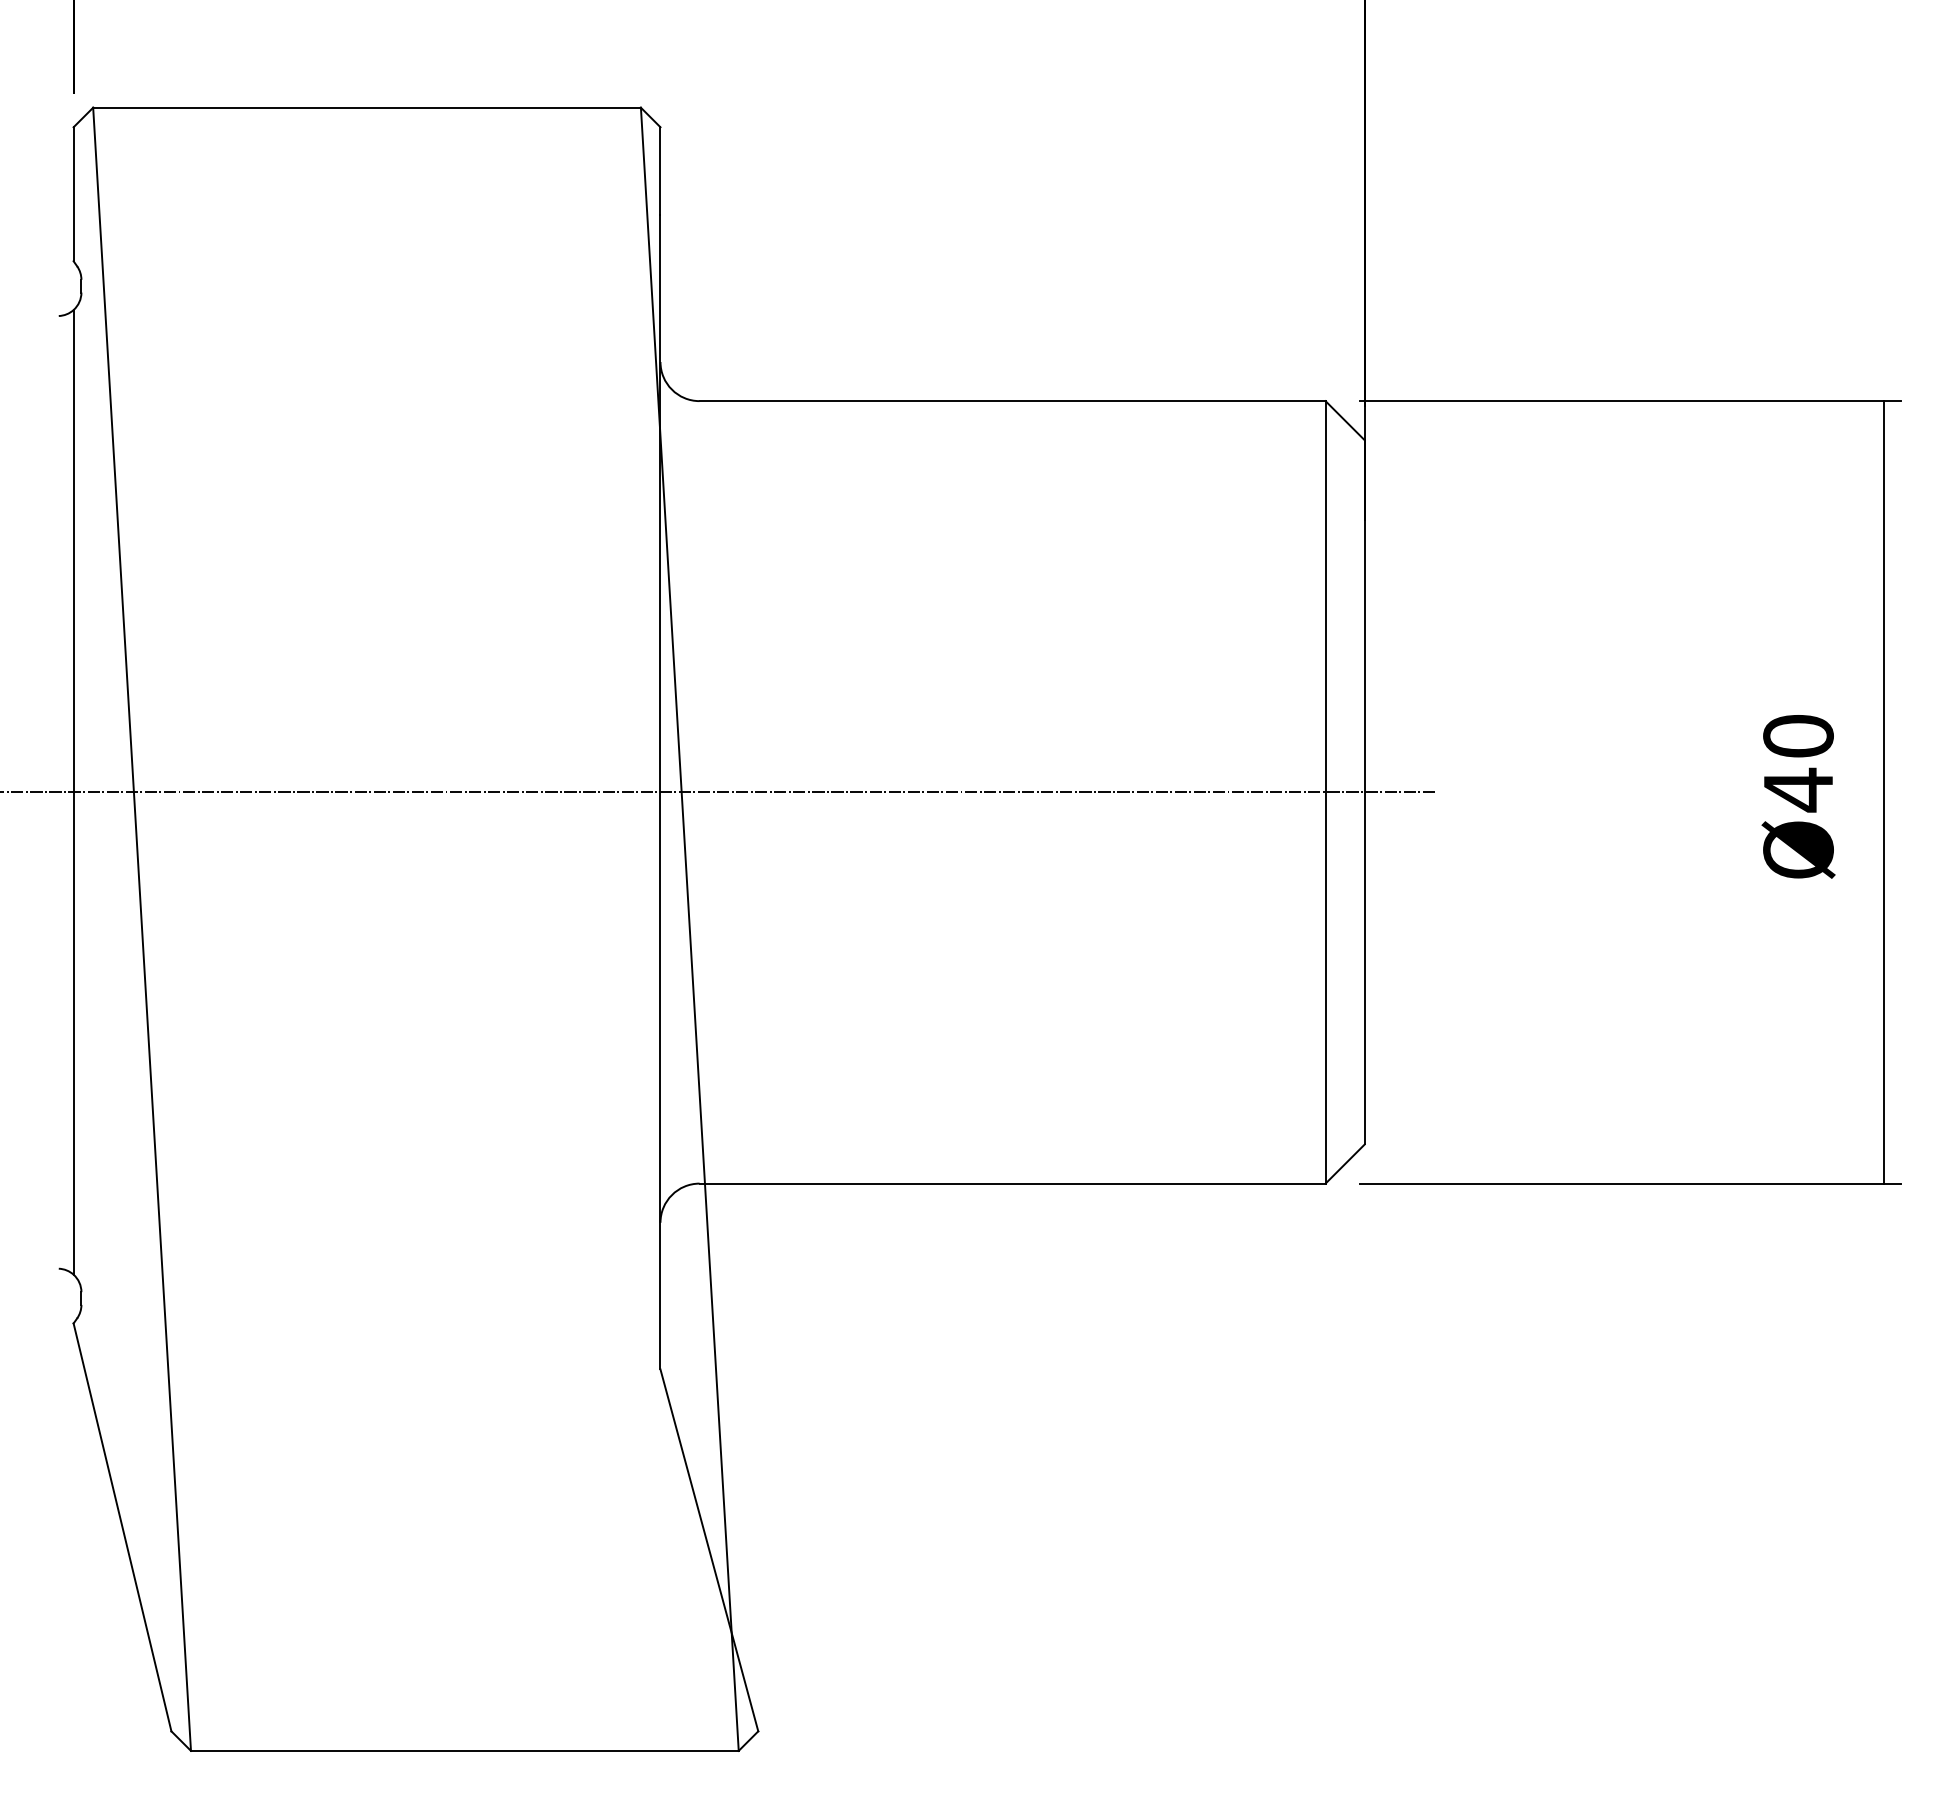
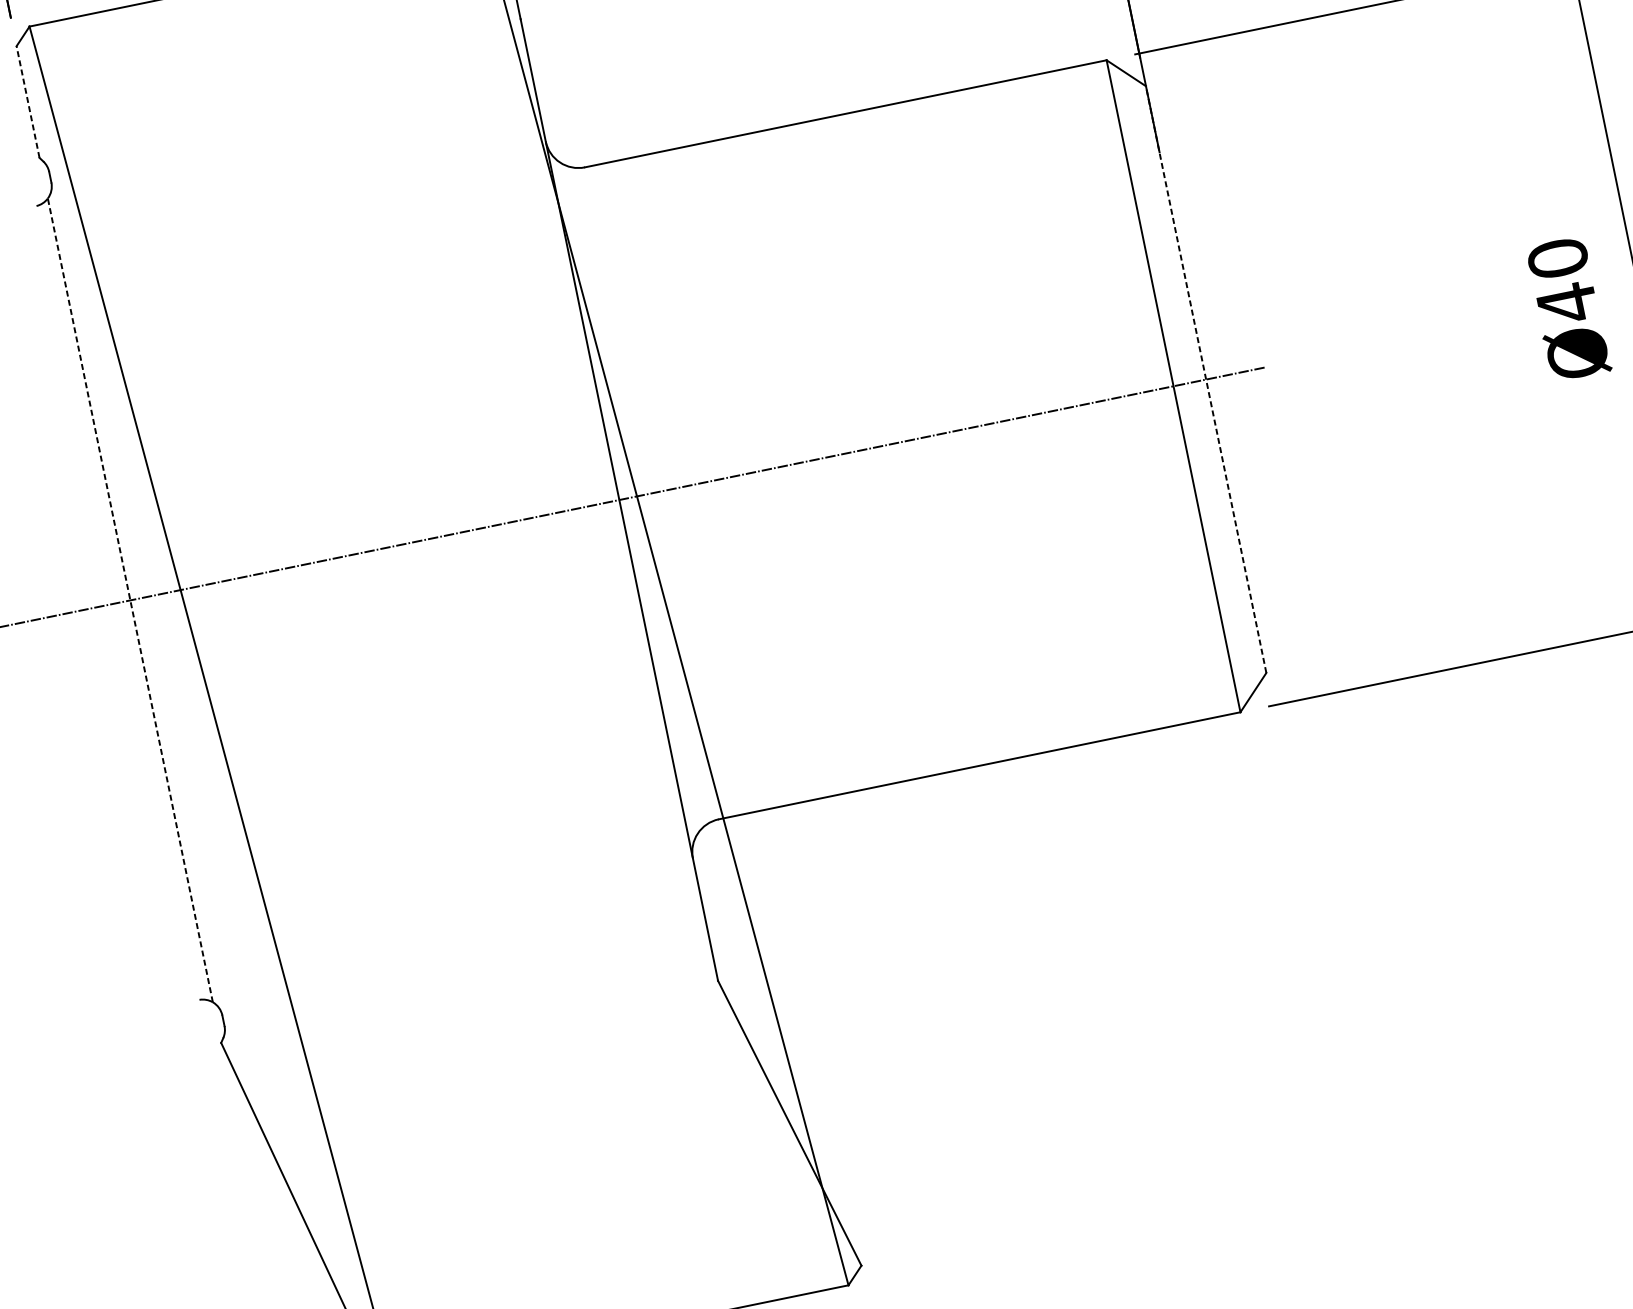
line: (73, 194) -> (28, 102), solid -> dashed
line: (73, 791) -> (130, 599), solid -> dashed
line: (1364, 791) -> (1205, 378), solid -> dashed

